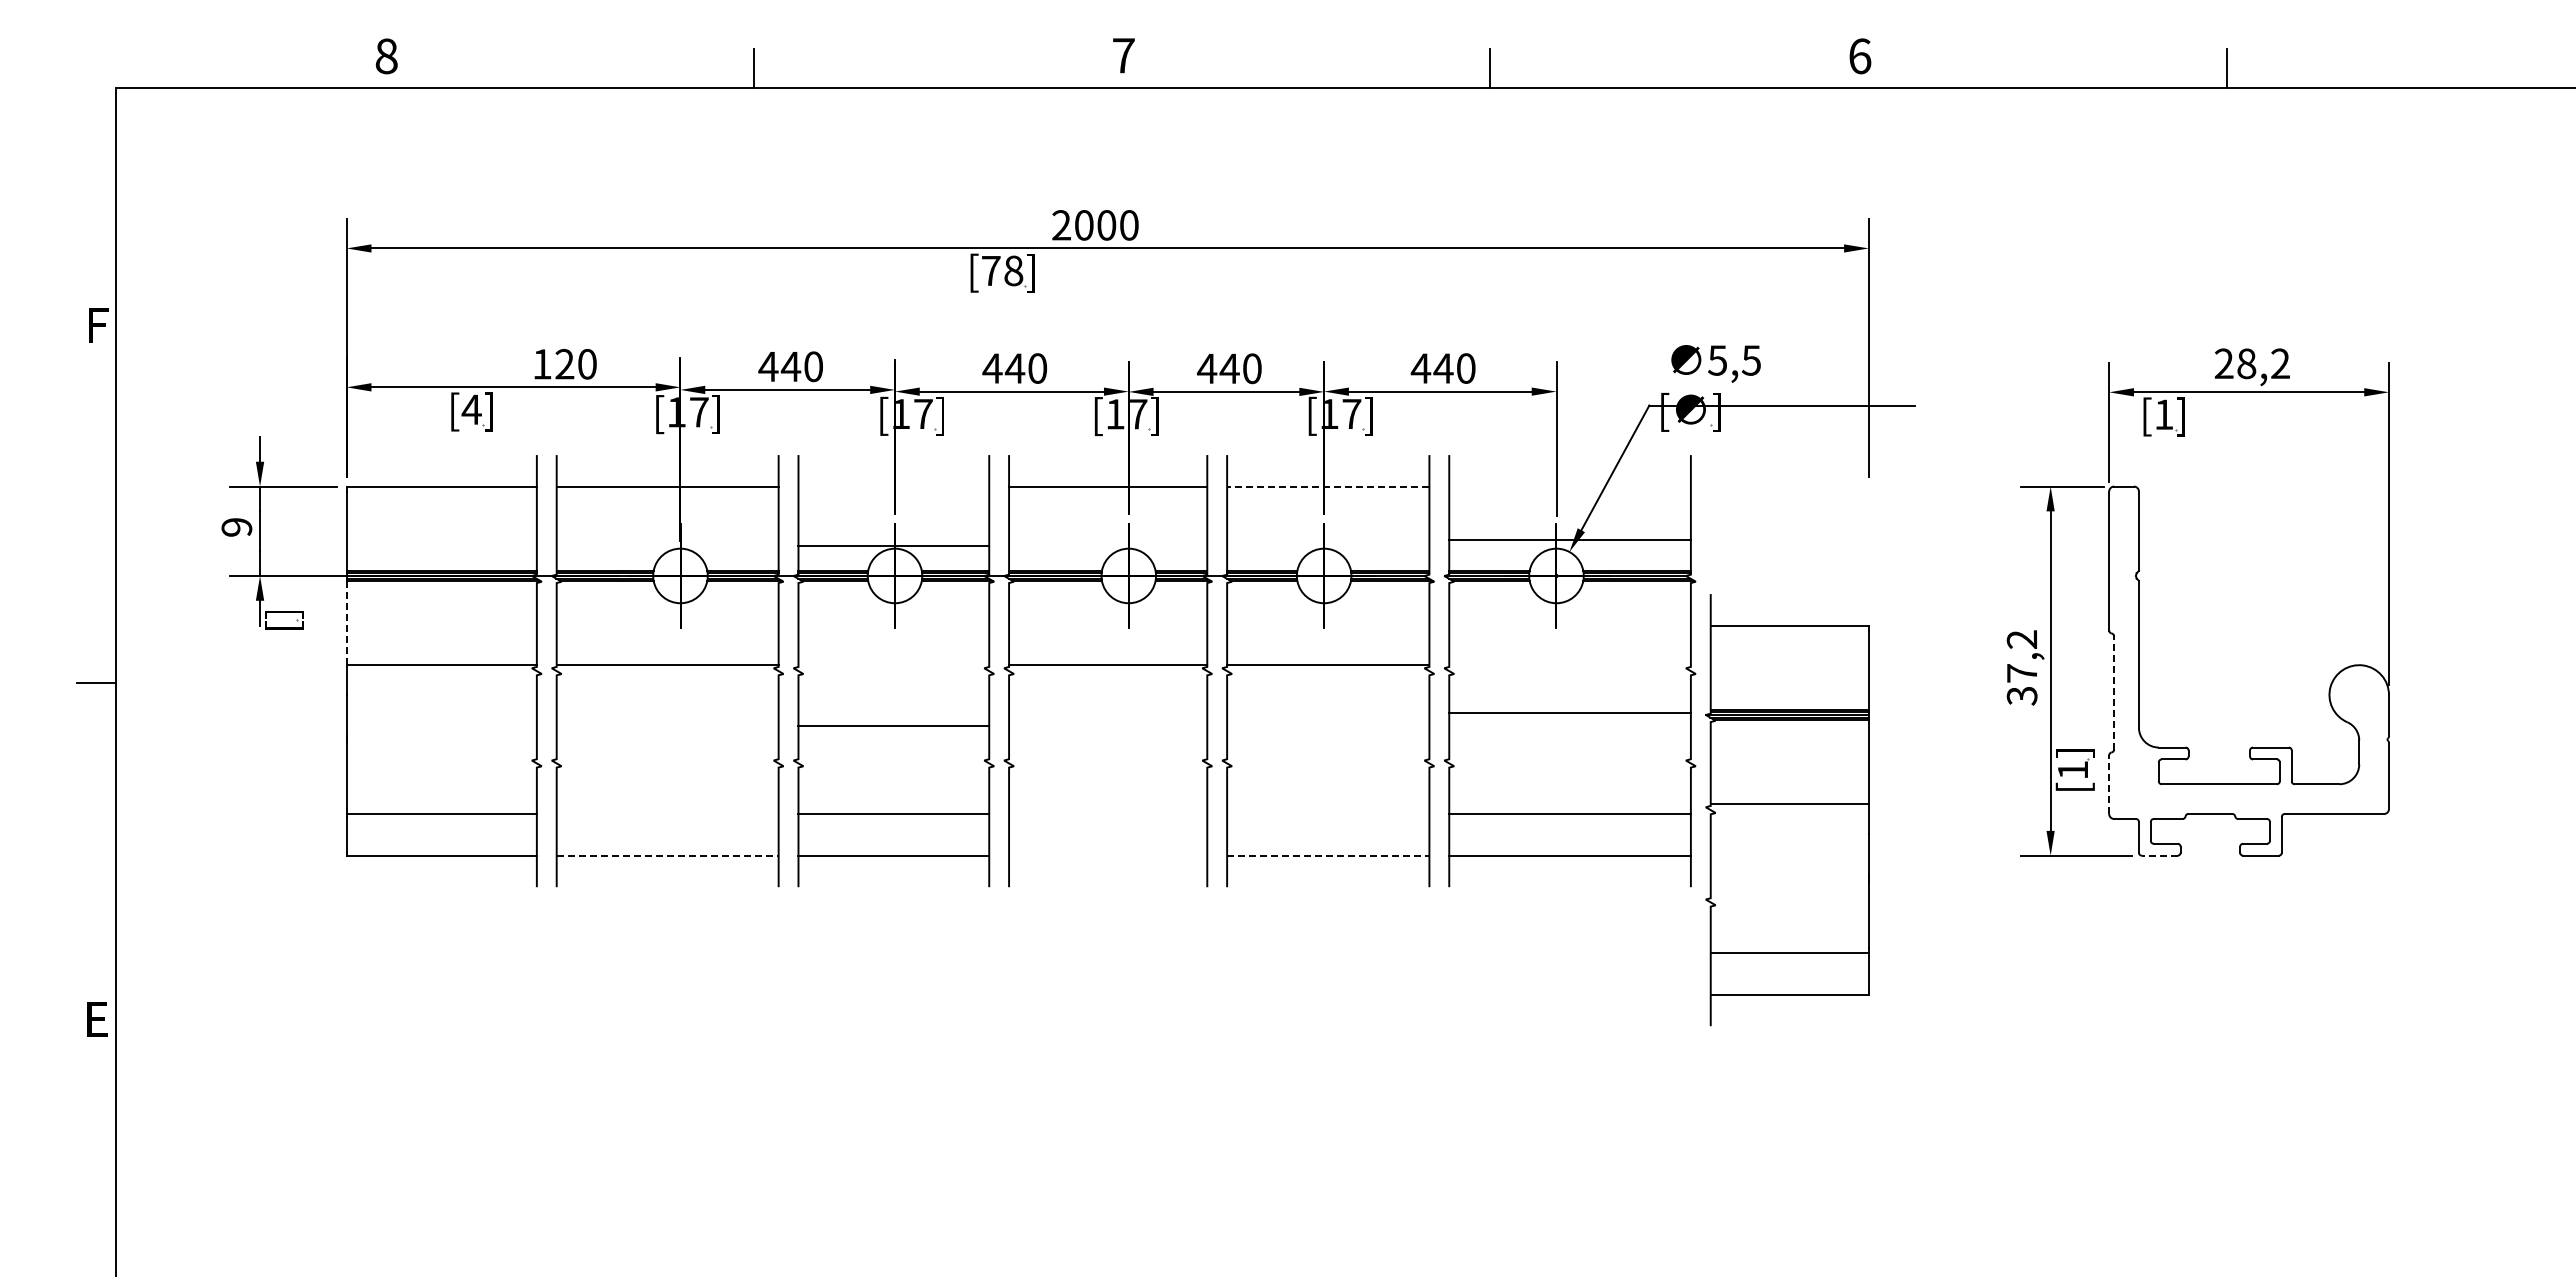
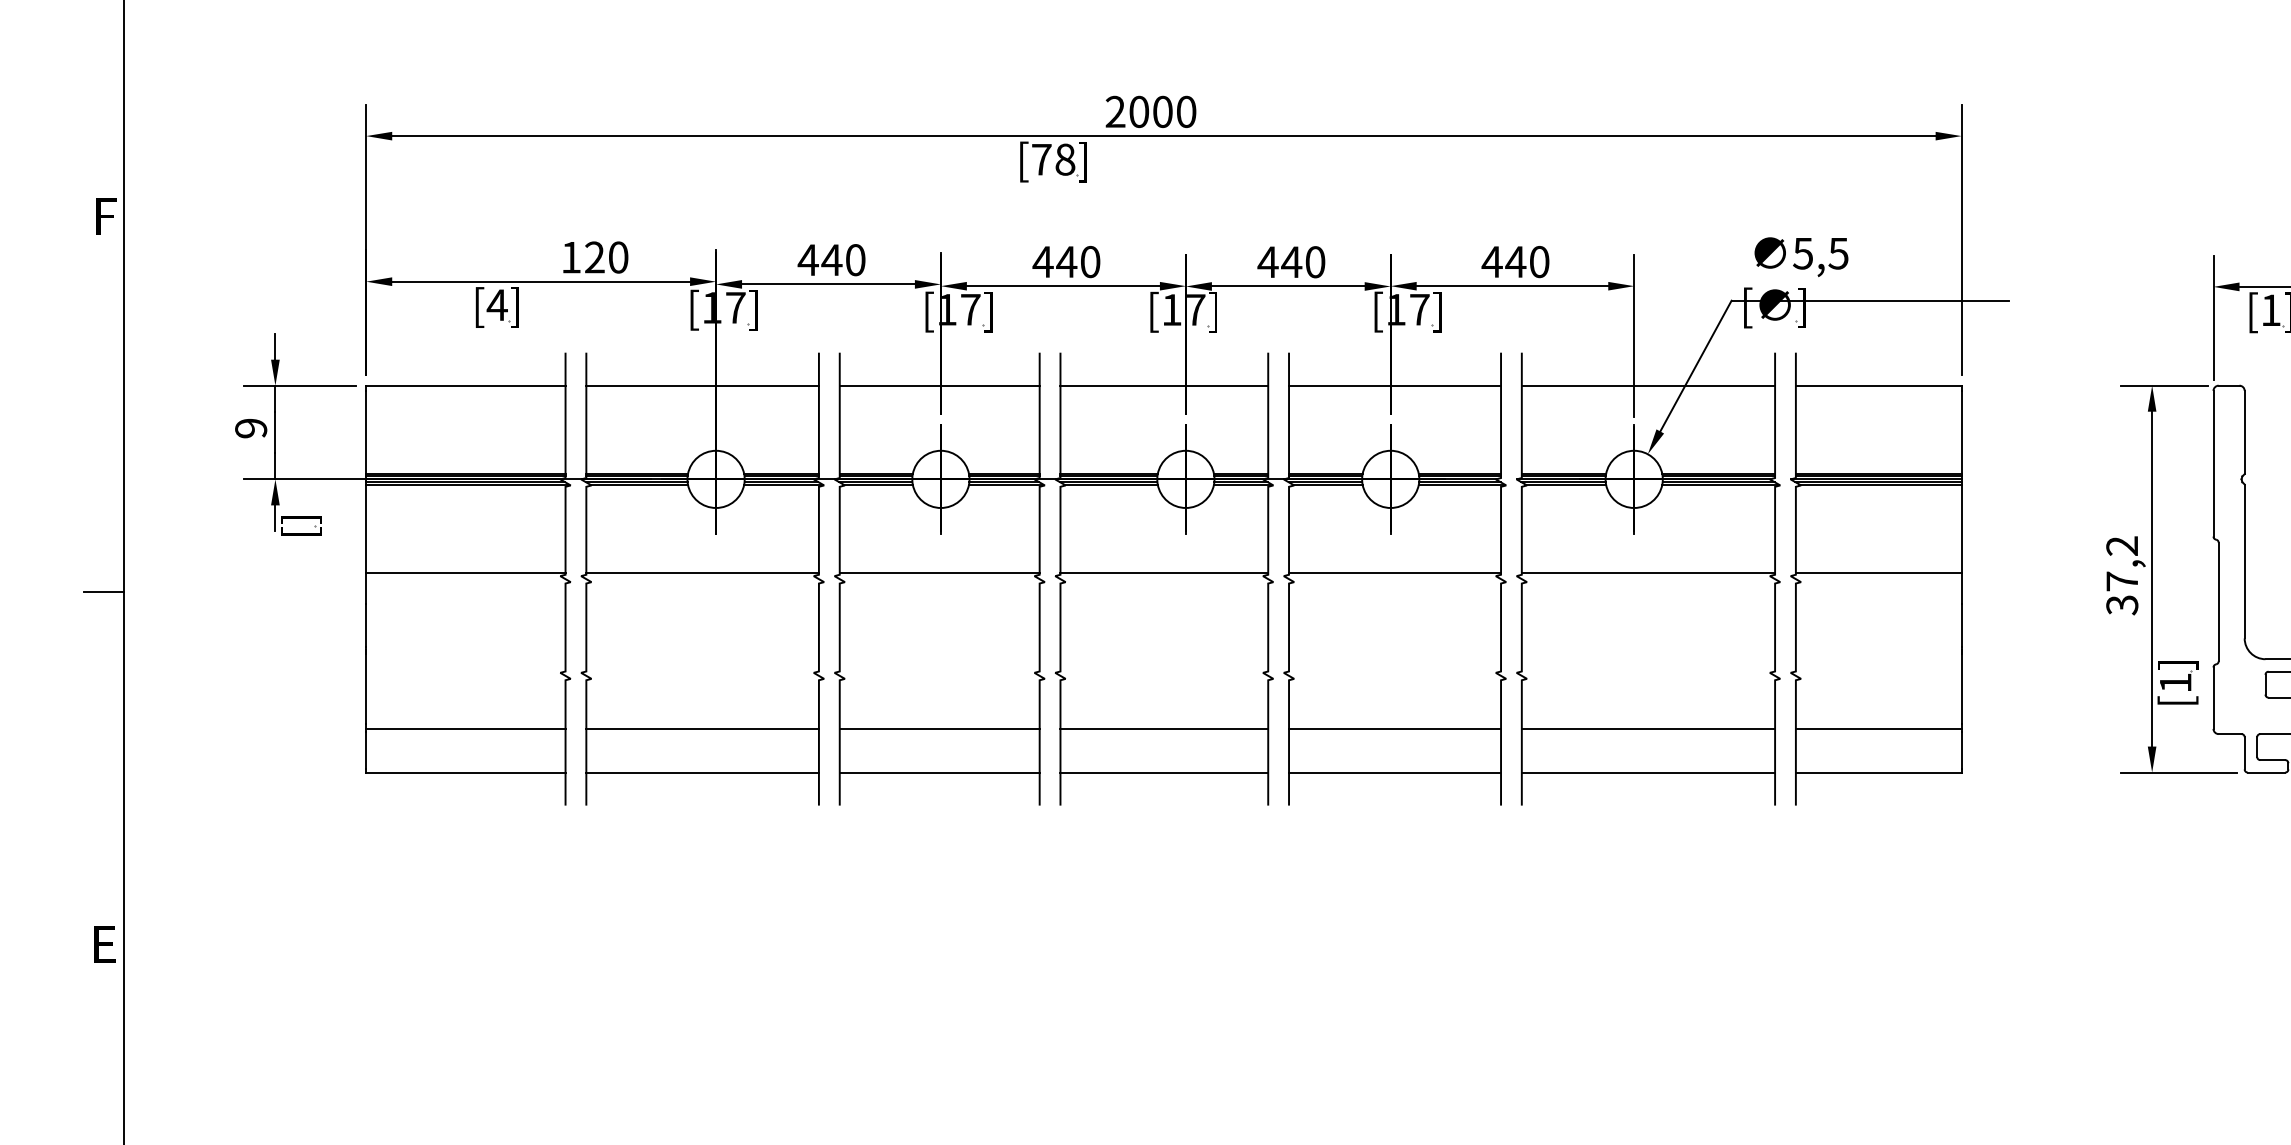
line: (1327, 486) -> (1394, 385), dashed -> solid
line: (1569, 539) -> (1647, 385), moved
line: (893, 545) -> (939, 385), moved
line: (346, 623) -> (366, 529), dashed -> solid
line: (2114, 692) -> (2219, 601), dashed -> solid
line: (1569, 713) -> (1647, 573), moved
line: (893, 726) -> (939, 573), moved
line: (2109, 784) -> (2213, 697), dashed -> solid
part: (1787, 810) -> (1876, 579), moved
line: (667, 814) -> (702, 729), added
line: (1108, 814) -> (1164, 729), added
line: (1328, 814) -> (1395, 729), added
line: (667, 855) -> (702, 772), dashed -> solid
line: (1108, 855) -> (1164, 772), added
line: (1328, 855) -> (1395, 772), dashed -> solid
line: (2159, 855) -> (2266, 772), dashed -> solid

